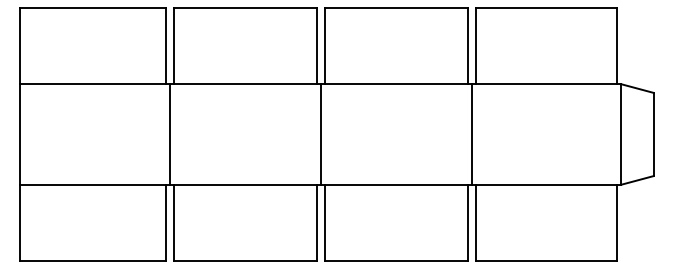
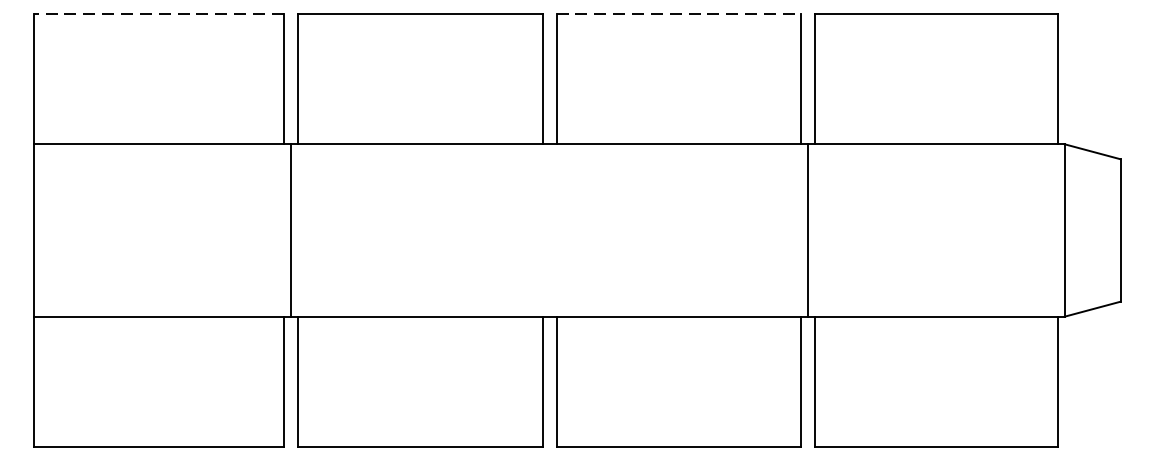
line: (92, 8) -> (158, 14), solid -> dashed
line: (396, 8) -> (679, 14), solid -> dashed
line: (320, 134) -> (549, 230), removed

